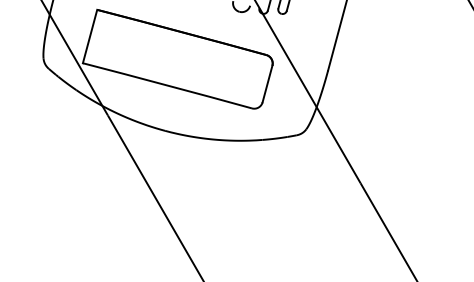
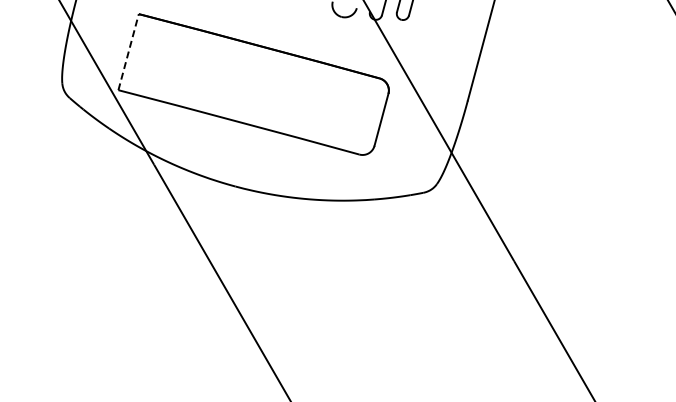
line: (89, 36) -> (128, 51), solid -> dashed

